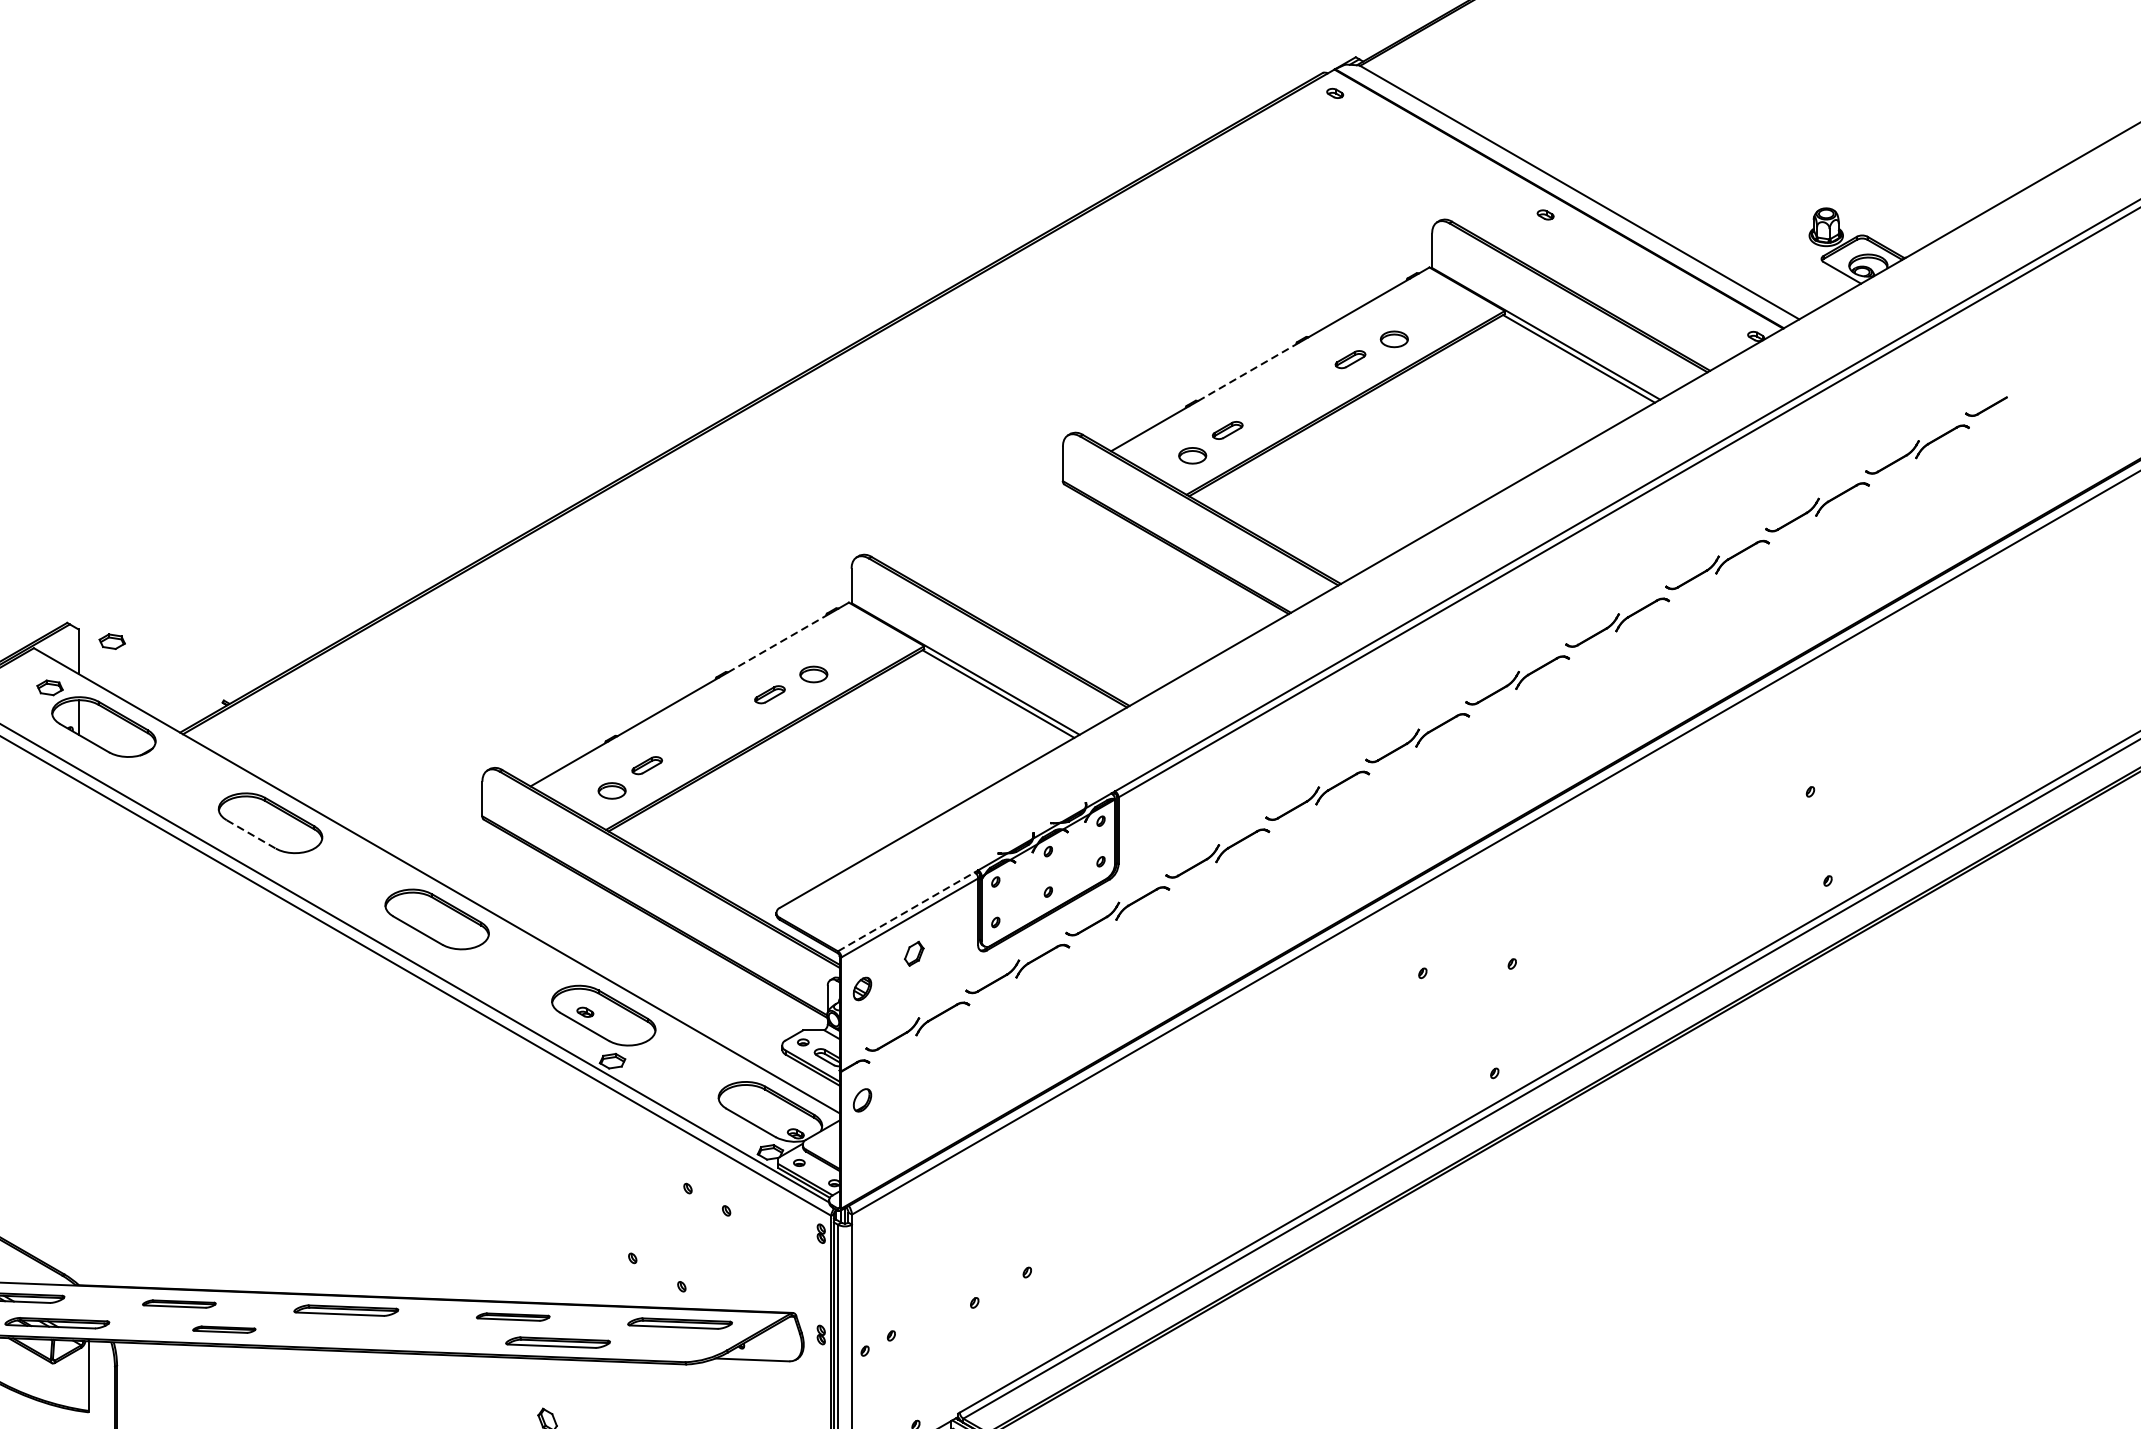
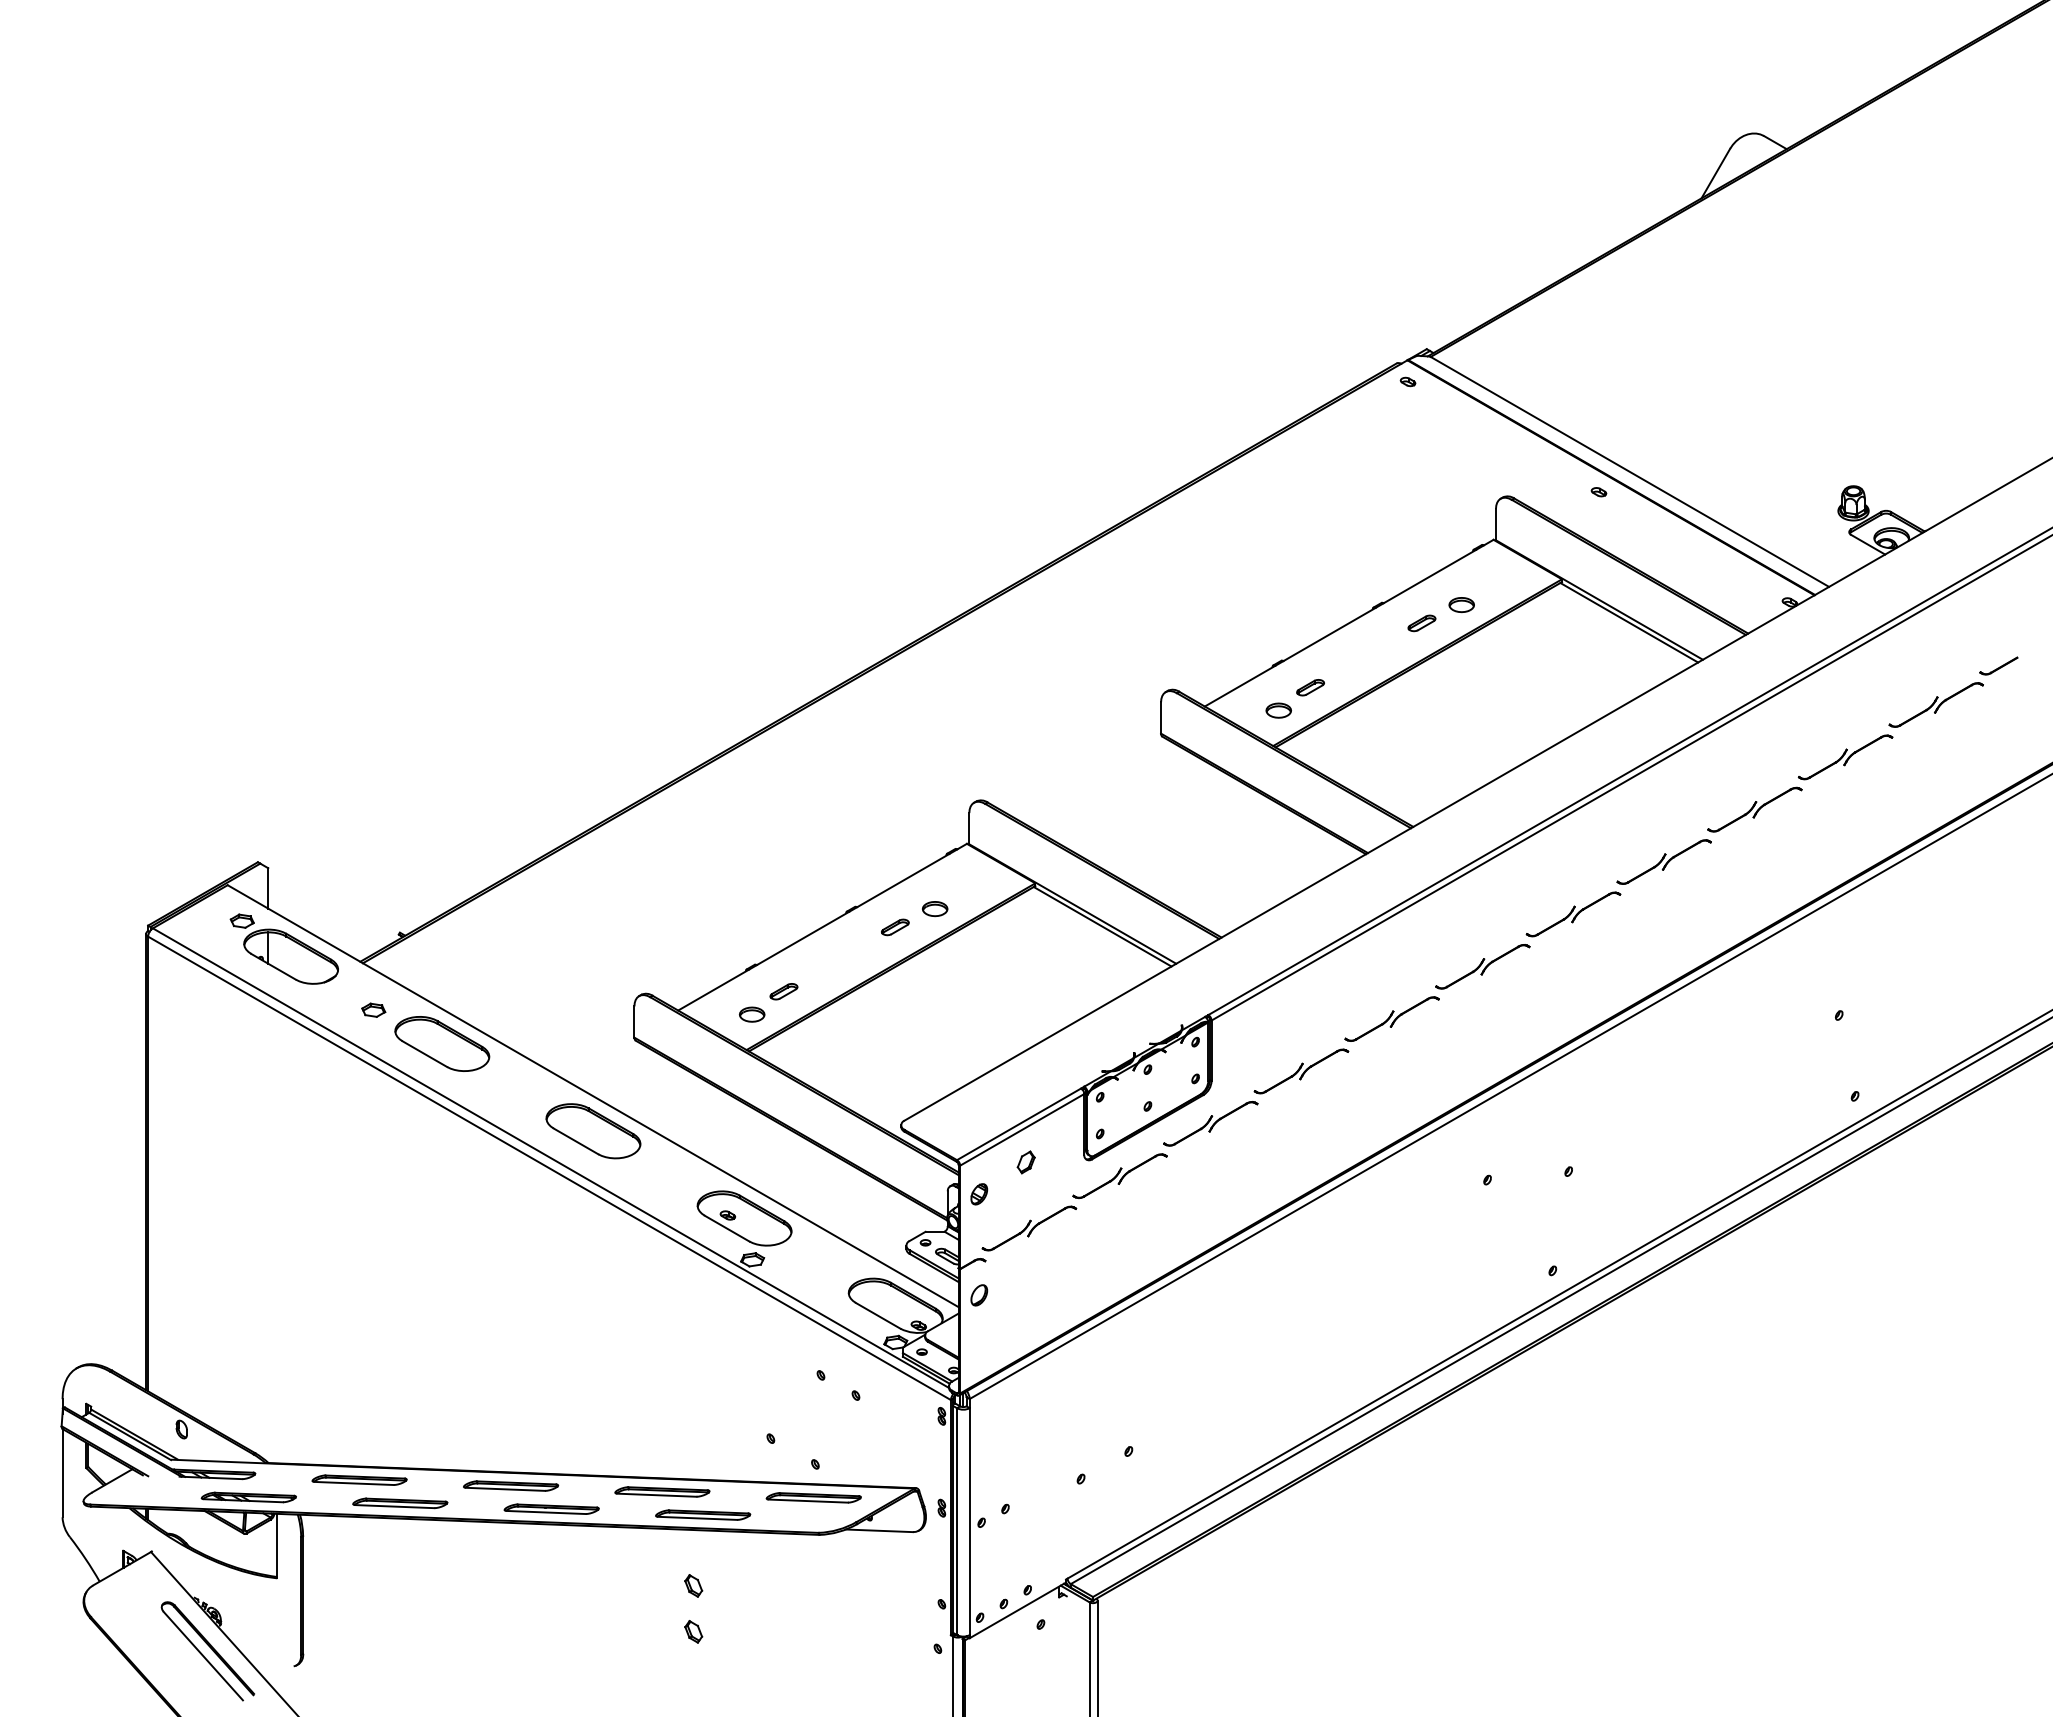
line: (1249, 371) -> (1330, 634), dashed -> solid
part: (112, 640) -> (373, 1009), moved
line: (778, 643) -> (903, 880), dashed -> solid
line: (250, 834) -> (424, 1054), dashed -> solid
line: (906, 912) -> (1019, 1124), dashed -> solid
part: (179, 1303) -> (359, 1479), size x1.43
part: (513, 1316) -> (662, 1491), size x1.43
part: (224, 1329) -> (400, 1503), size x1.67
part: (390, 1335) -> (551, 1508), added

